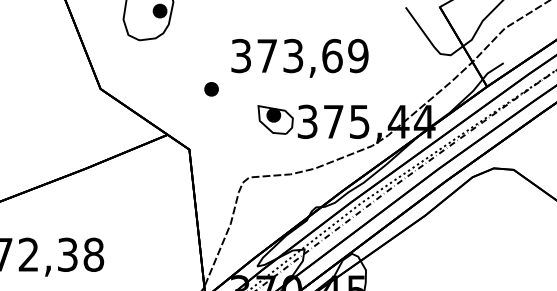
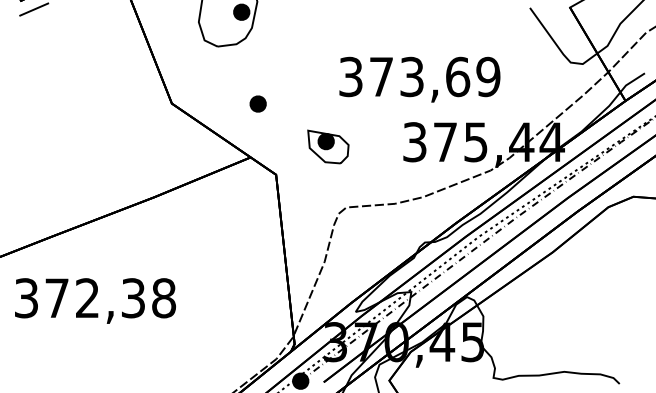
text: (299, 58) -> (419, 79), moved
part: (211, 88) -> (257, 103), moved
part: (275, 119) -> (328, 146), moved

